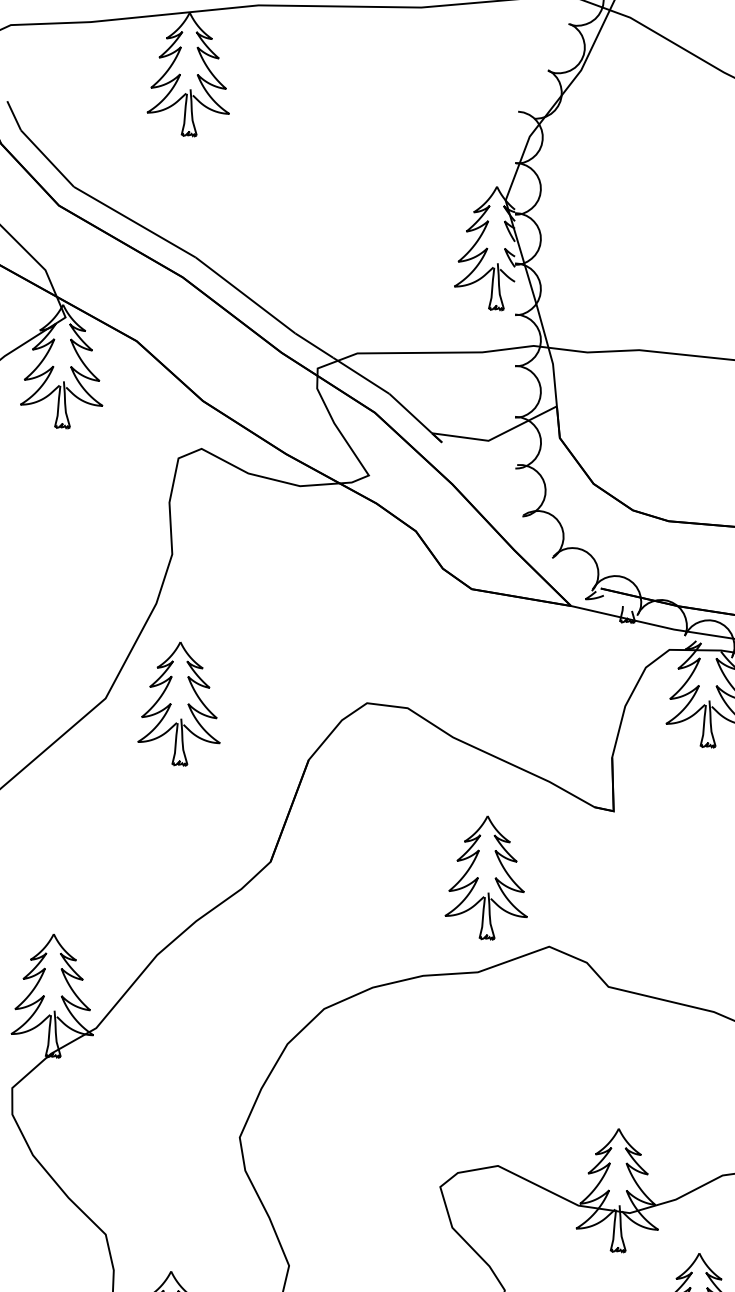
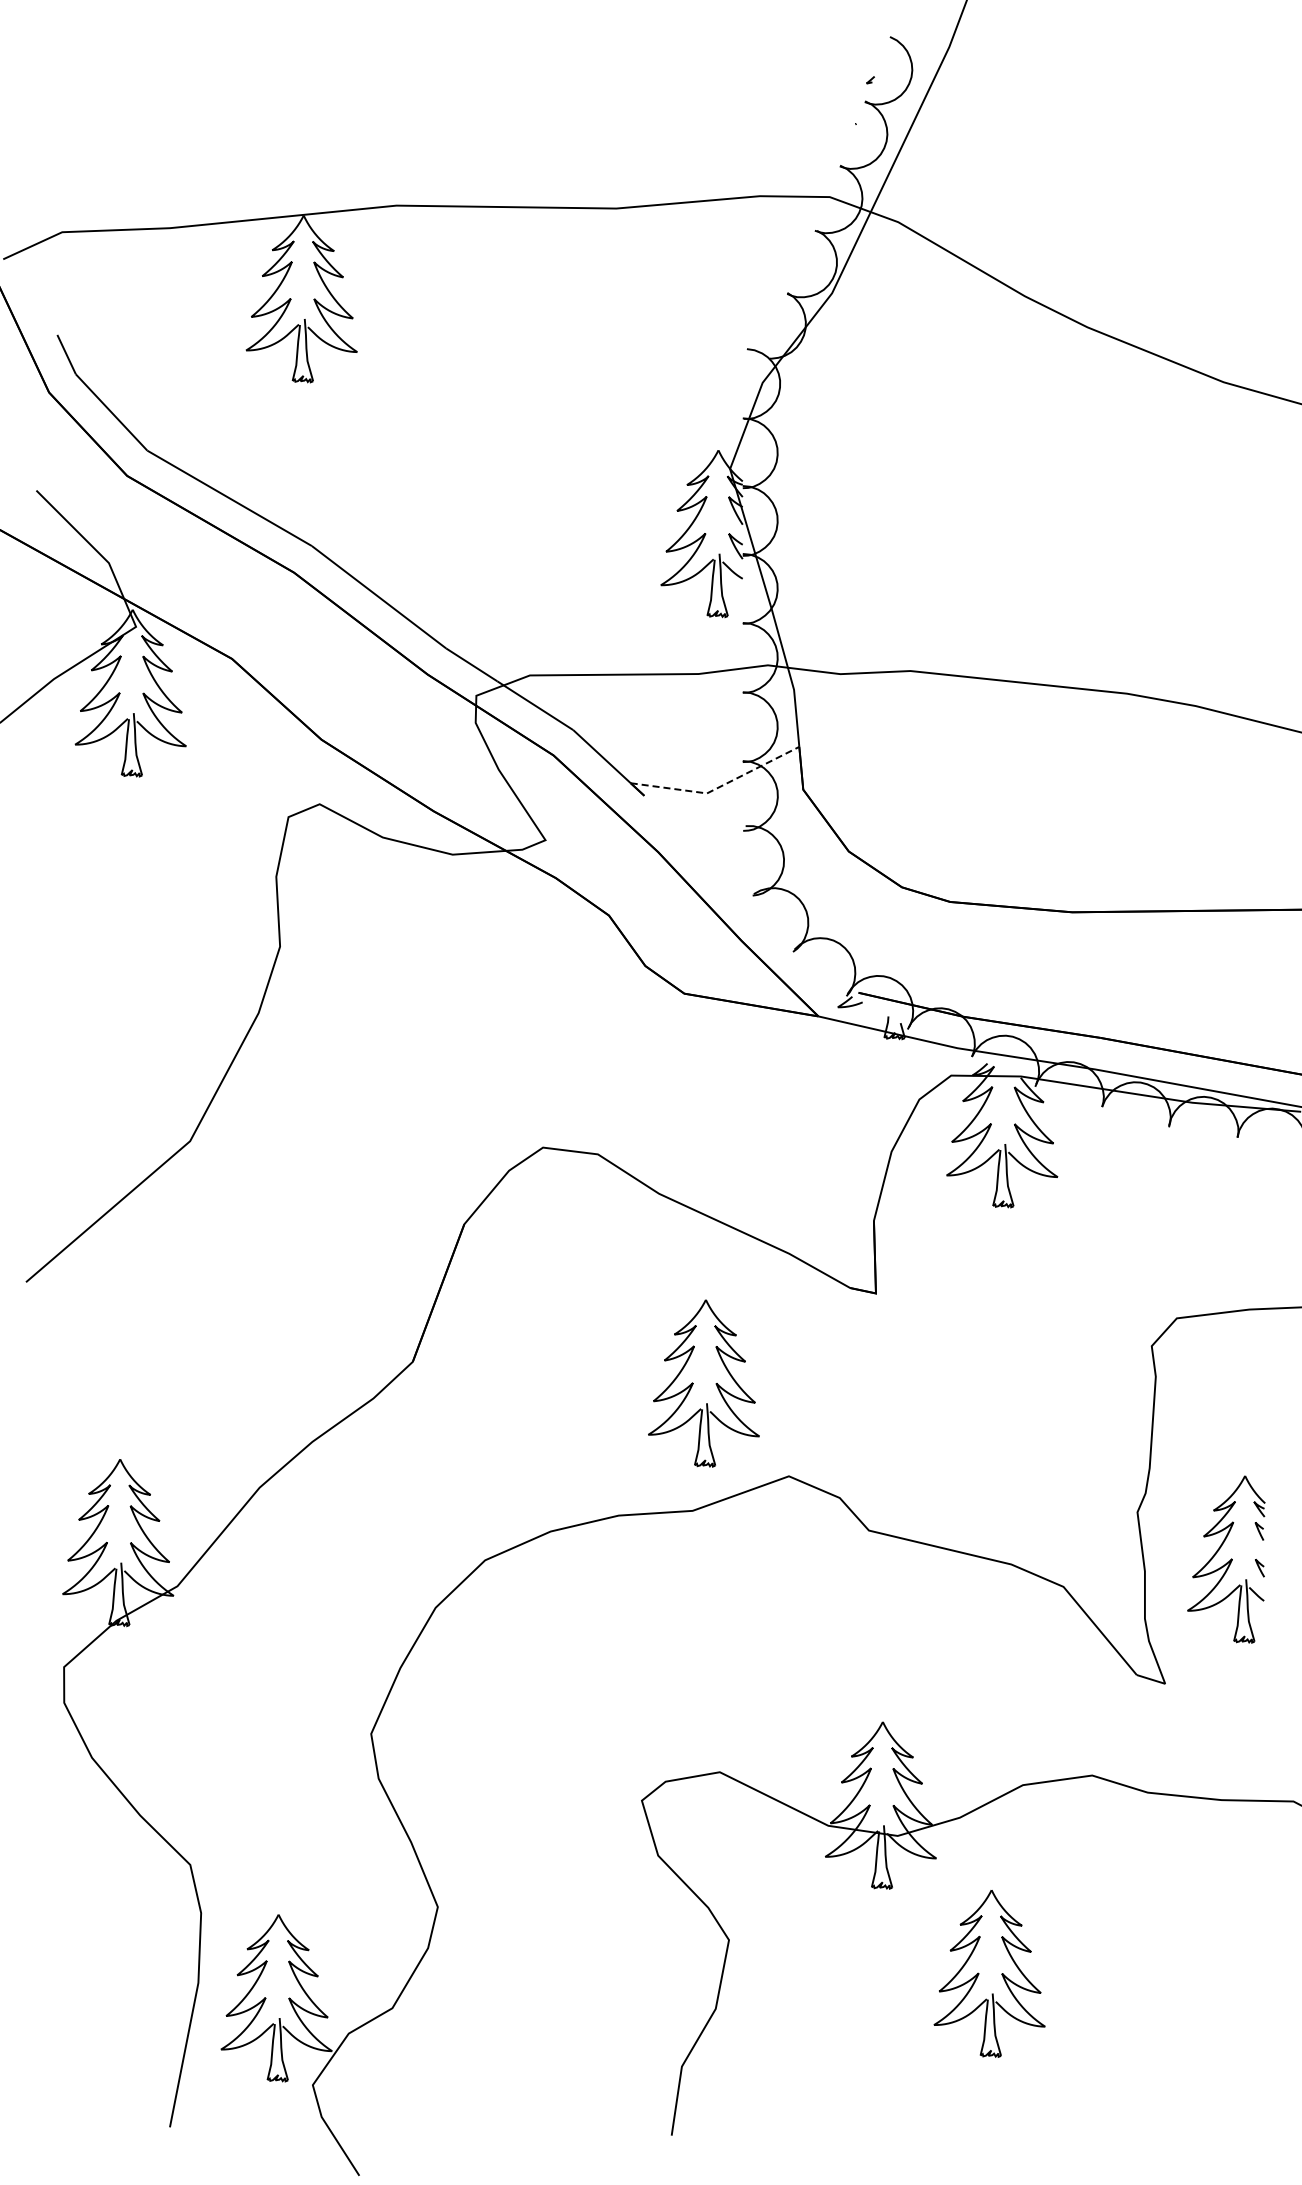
line: (497, 436) -> (718, 787), solid -> dashed
part: (171, 703) -> (278, 1148), removed

